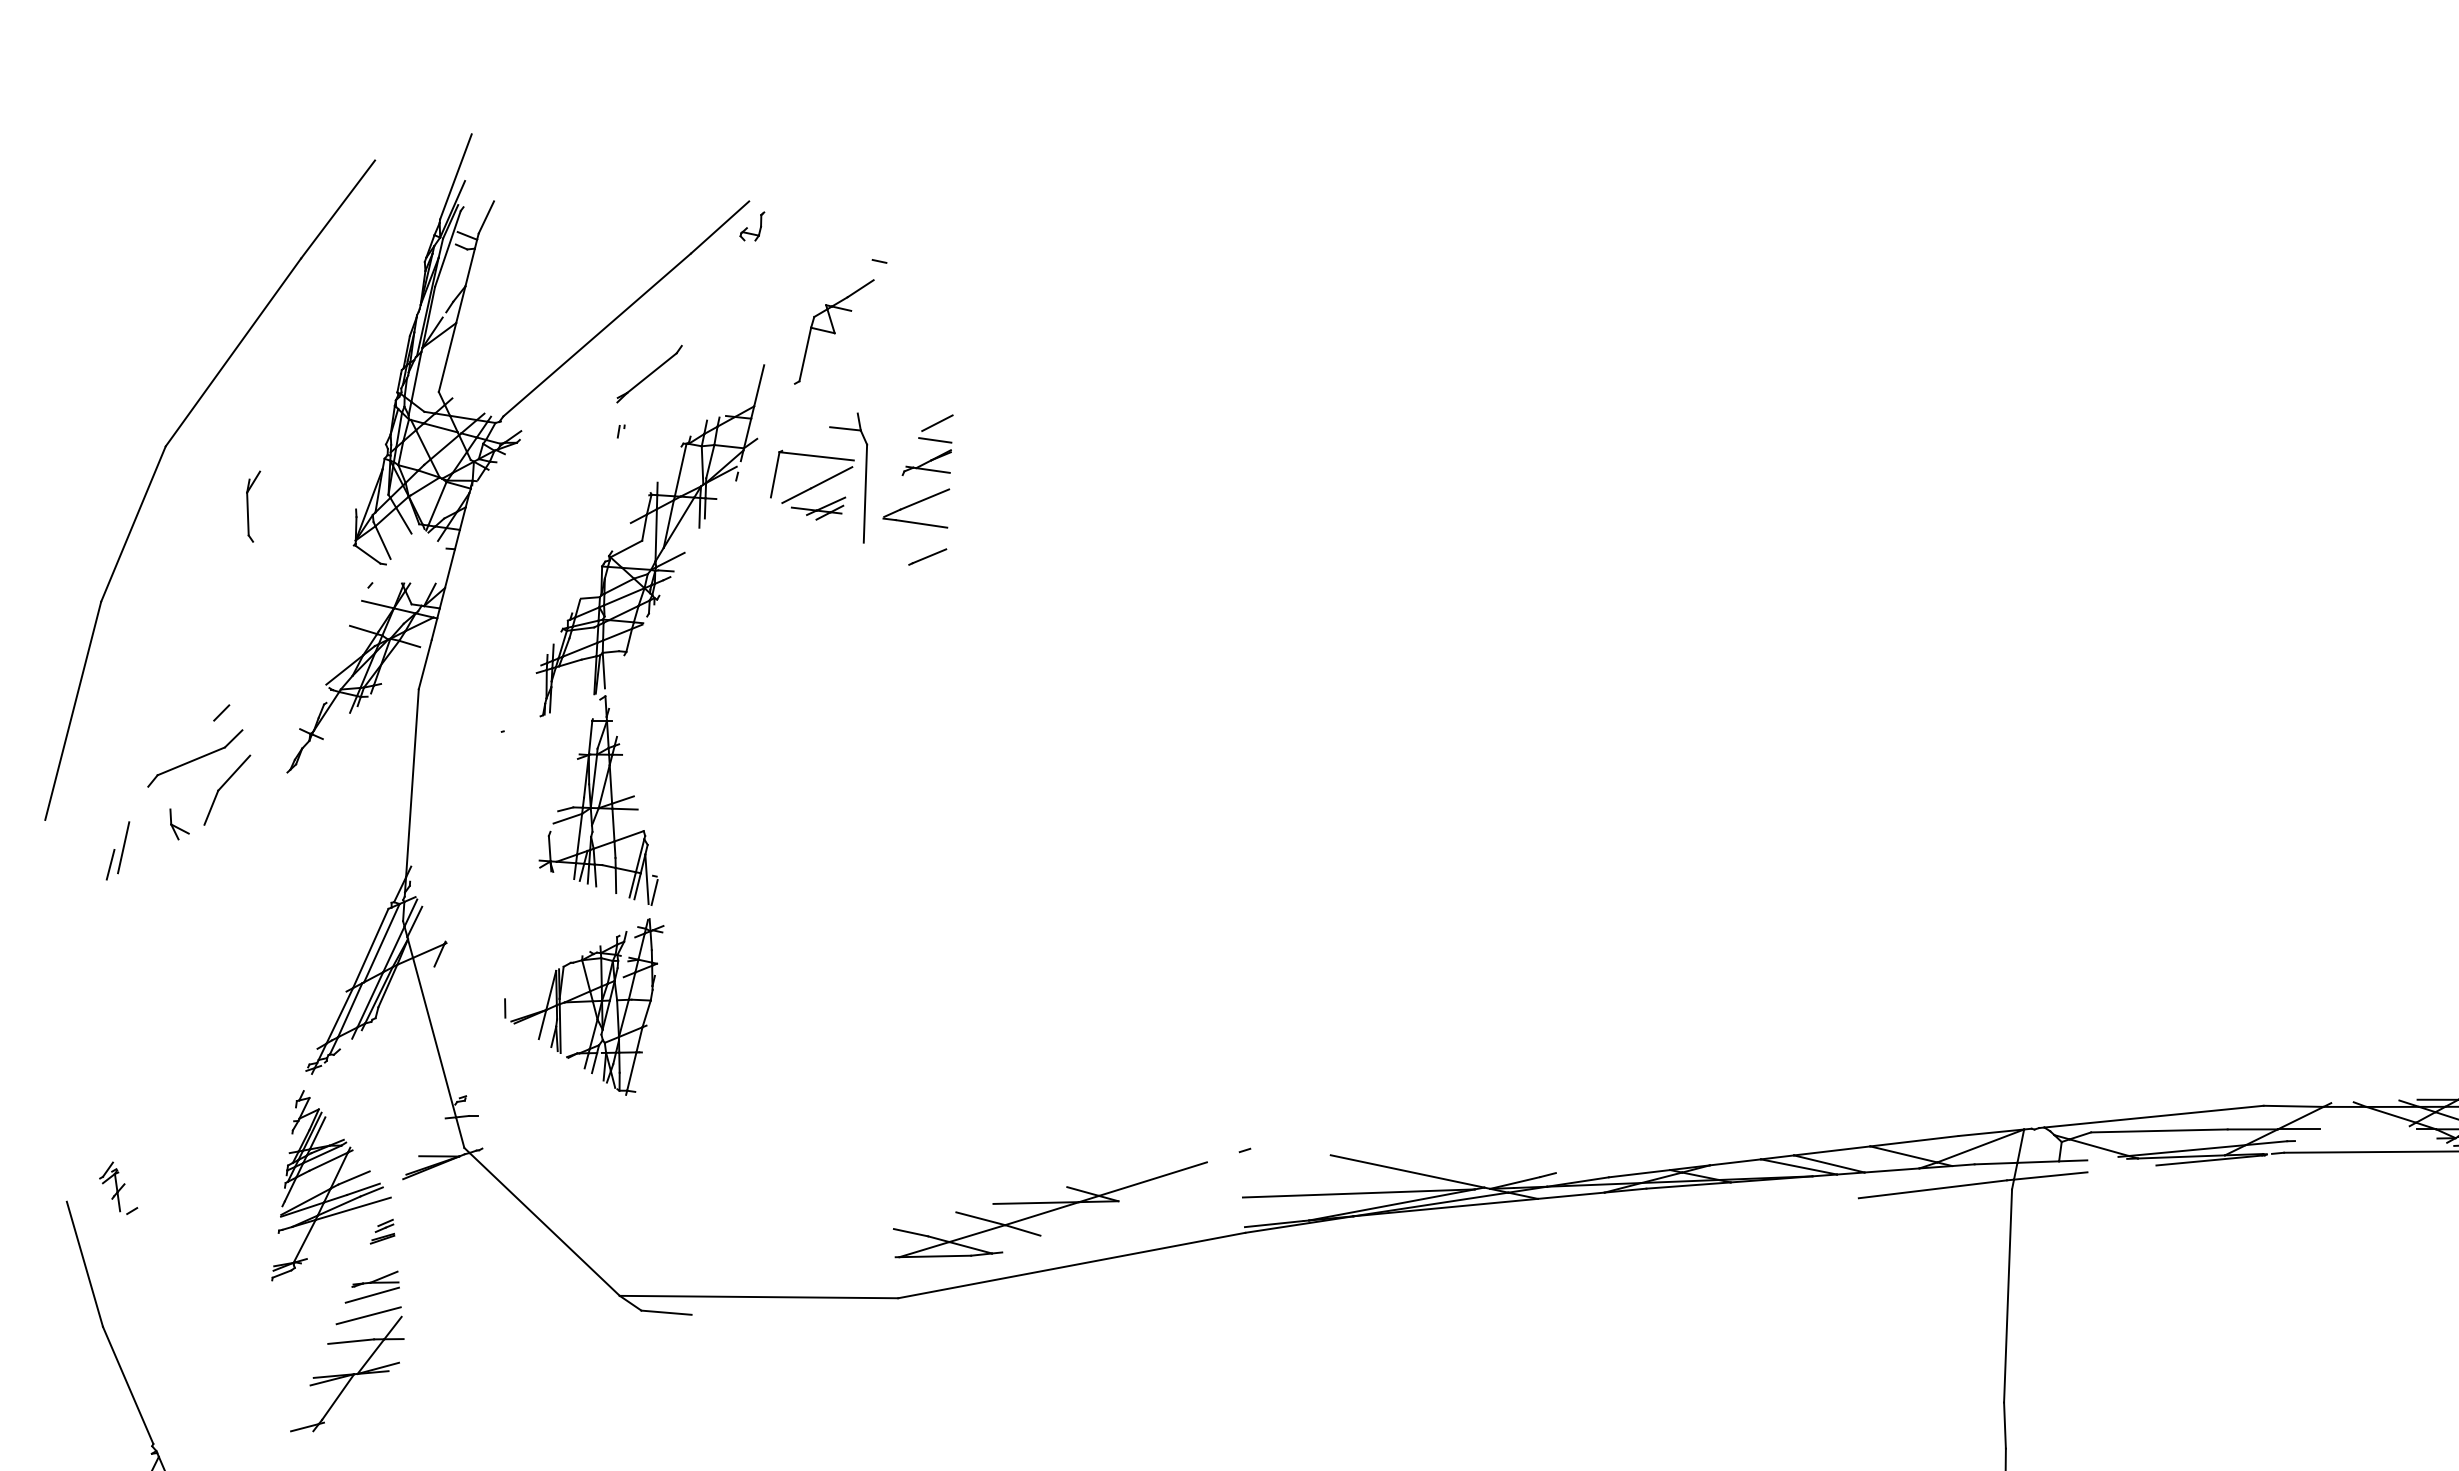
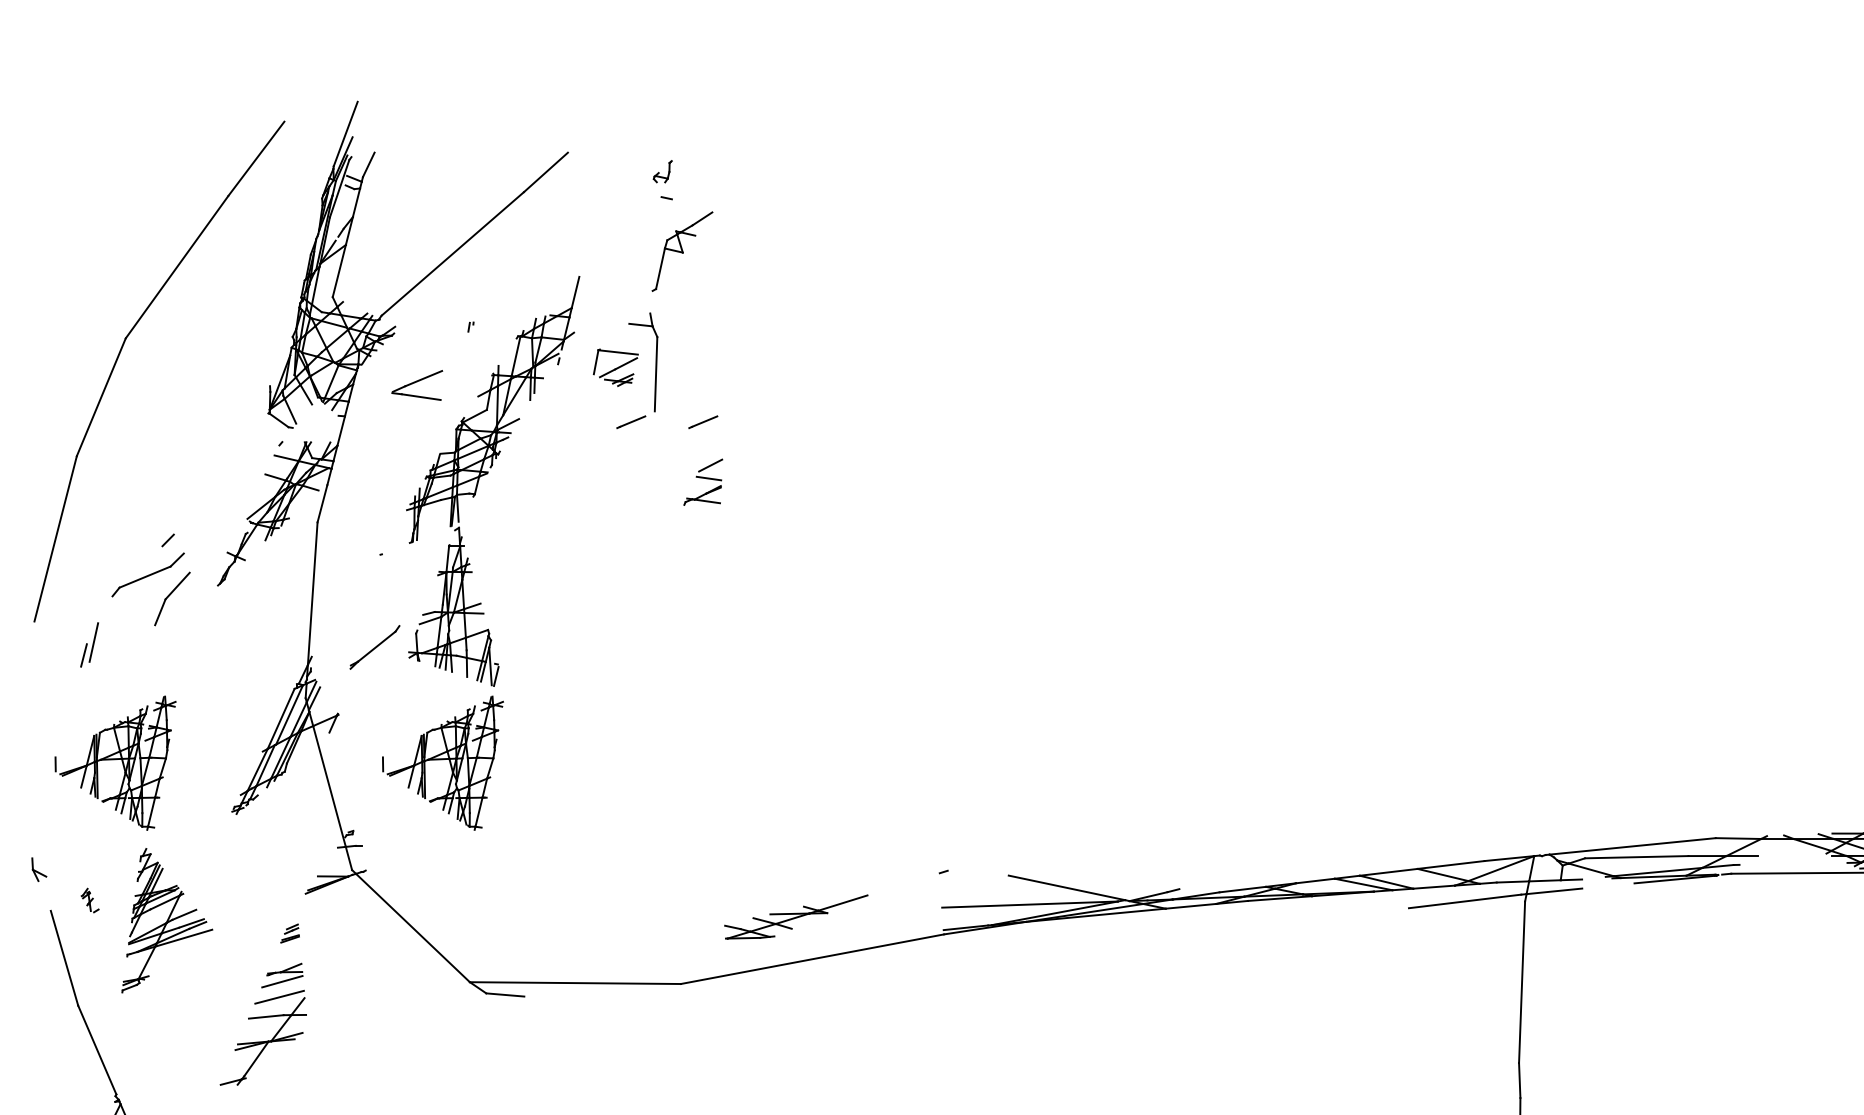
part: (752, 226) -> (662, 171), moved
part: (834, 331) -> (682, 251), moved
part: (649, 373) -> (374, 646), moved
part: (927, 444) -> (703, 481), moved
part: (812, 484) -> (615, 367), size x0.7
part: (253, 506) -> (192, 383), removed
part: (916, 508) -> (417, 385), moved
line: (832, 556) -> (631, 421), added
part: (179, 824) -> (39, 869), moved
part: (152, 1006) -> (115, 762), added
part: (331, 1185) -> (167, 920), moved
part: (118, 1187) -> (89, 900), size x0.6
part: (1050, 1209) -> (796, 916), size x0.6

